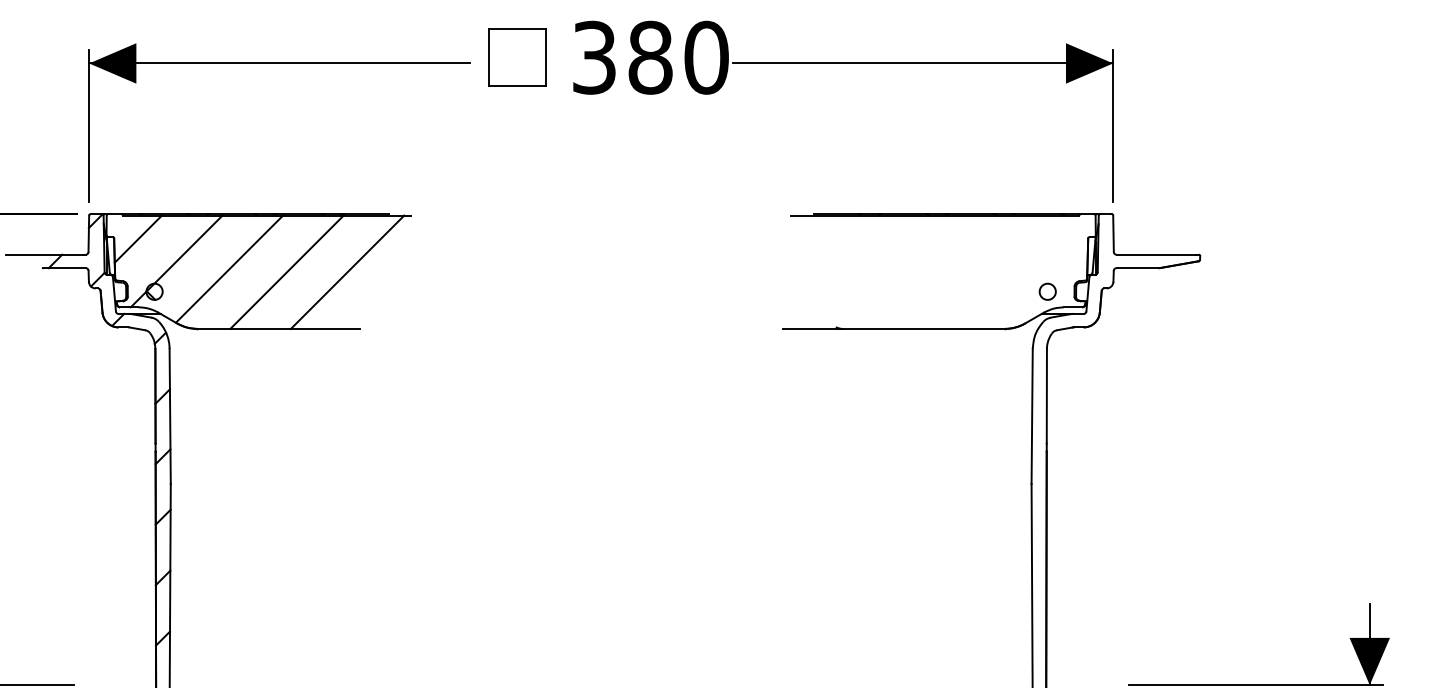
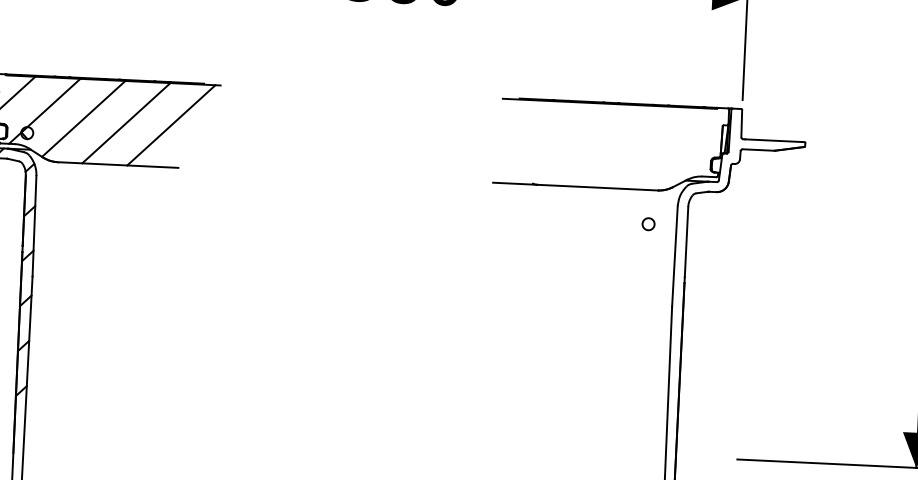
part: (1047, 291) -> (648, 223), moved

